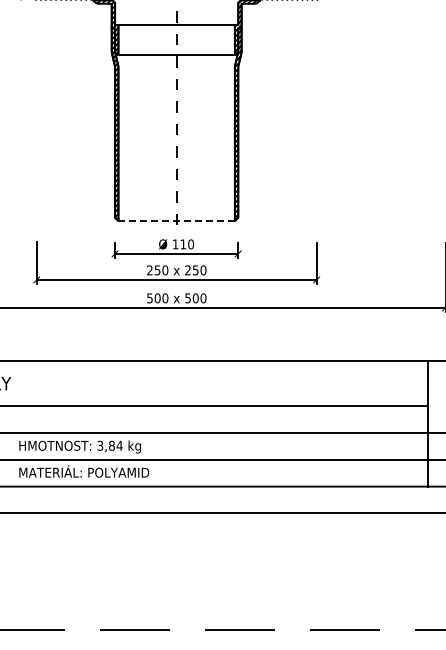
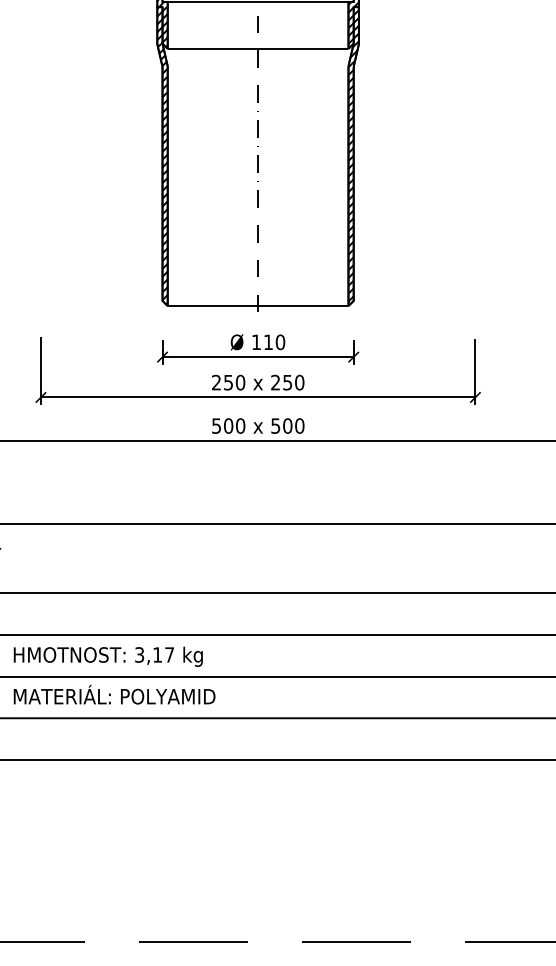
line: (177, 221) -> (259, 306), dashed -> solid
text: (115, 445) -> (163, 654), 3,84 -> 3,17

